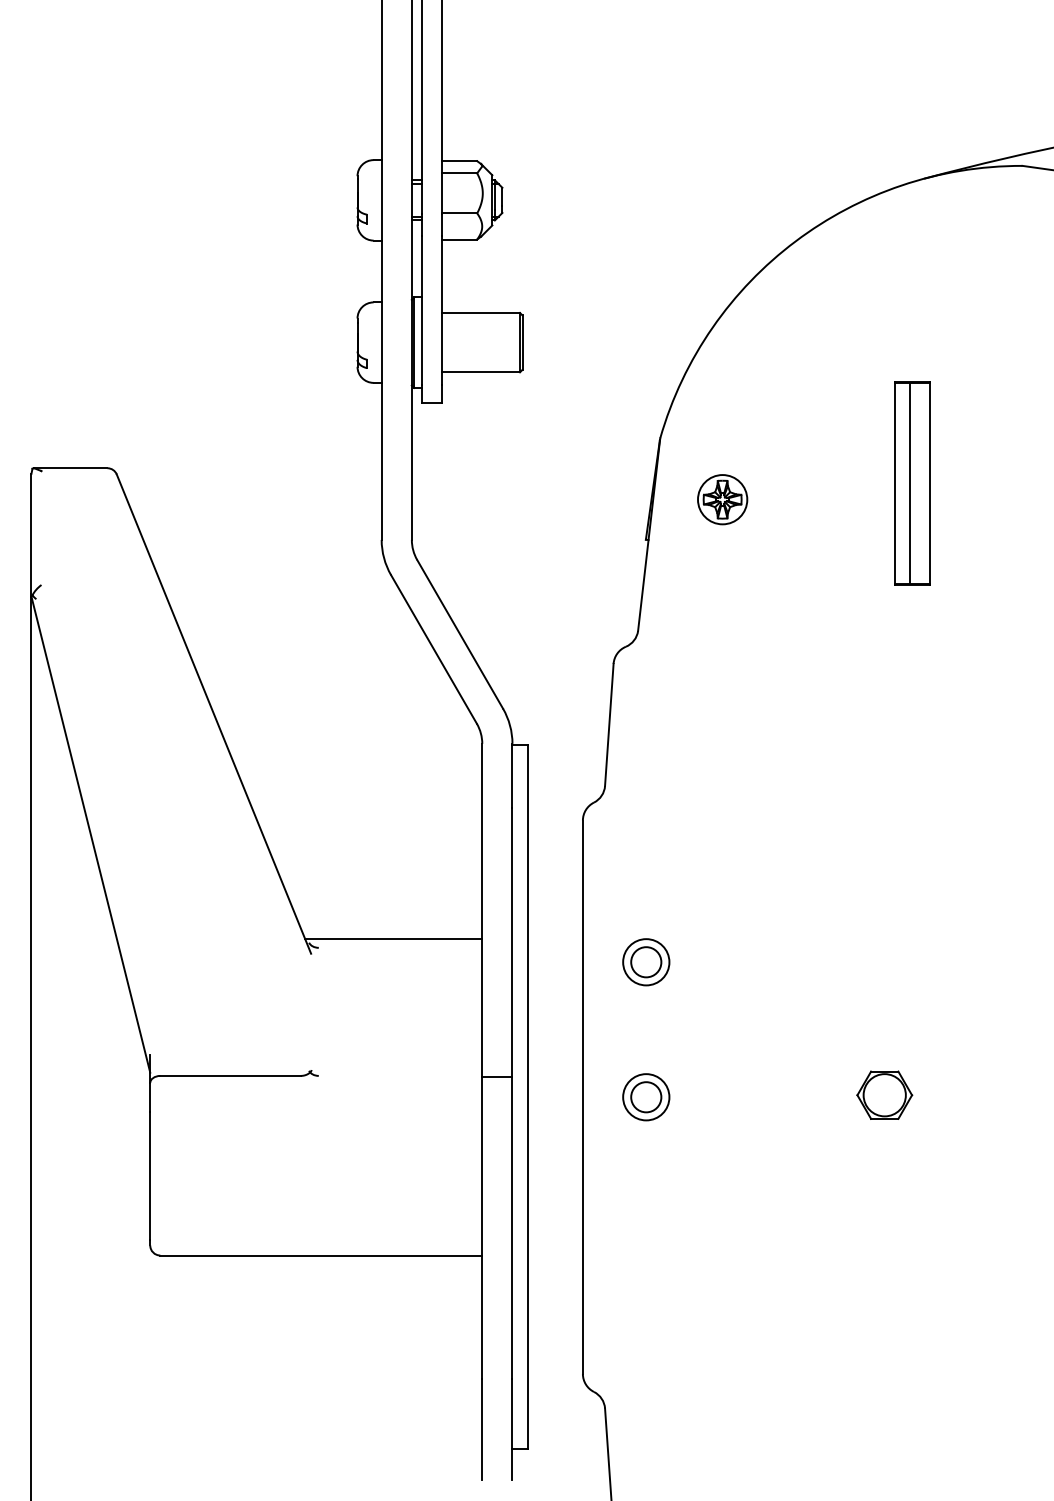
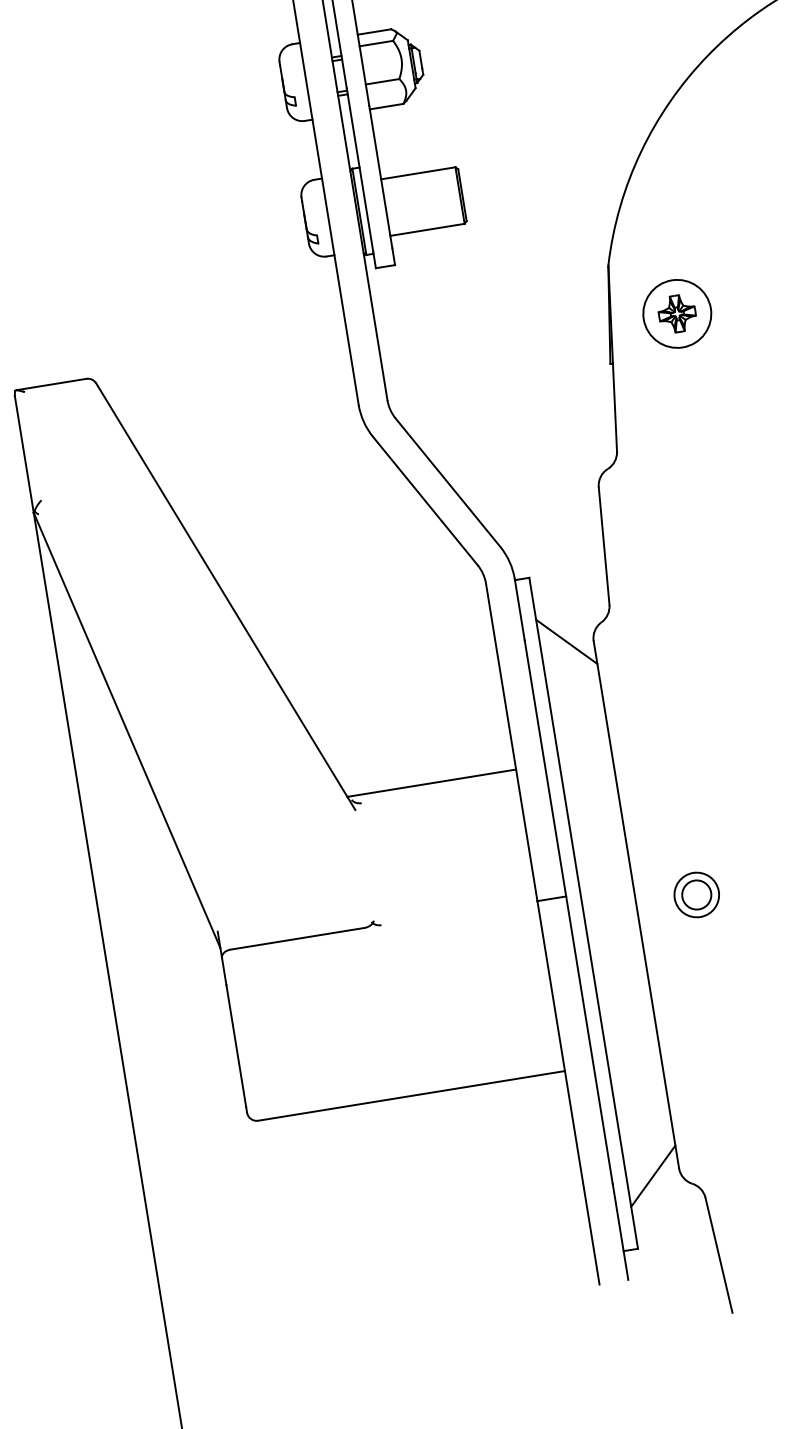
circle: (722, 499) -> (677, 313), size x1.43
line: (554, 816) -> (566, 641), added
part: (646, 962) -> (676, 766), removed
line: (554, 1377) -> (652, 1176), added

